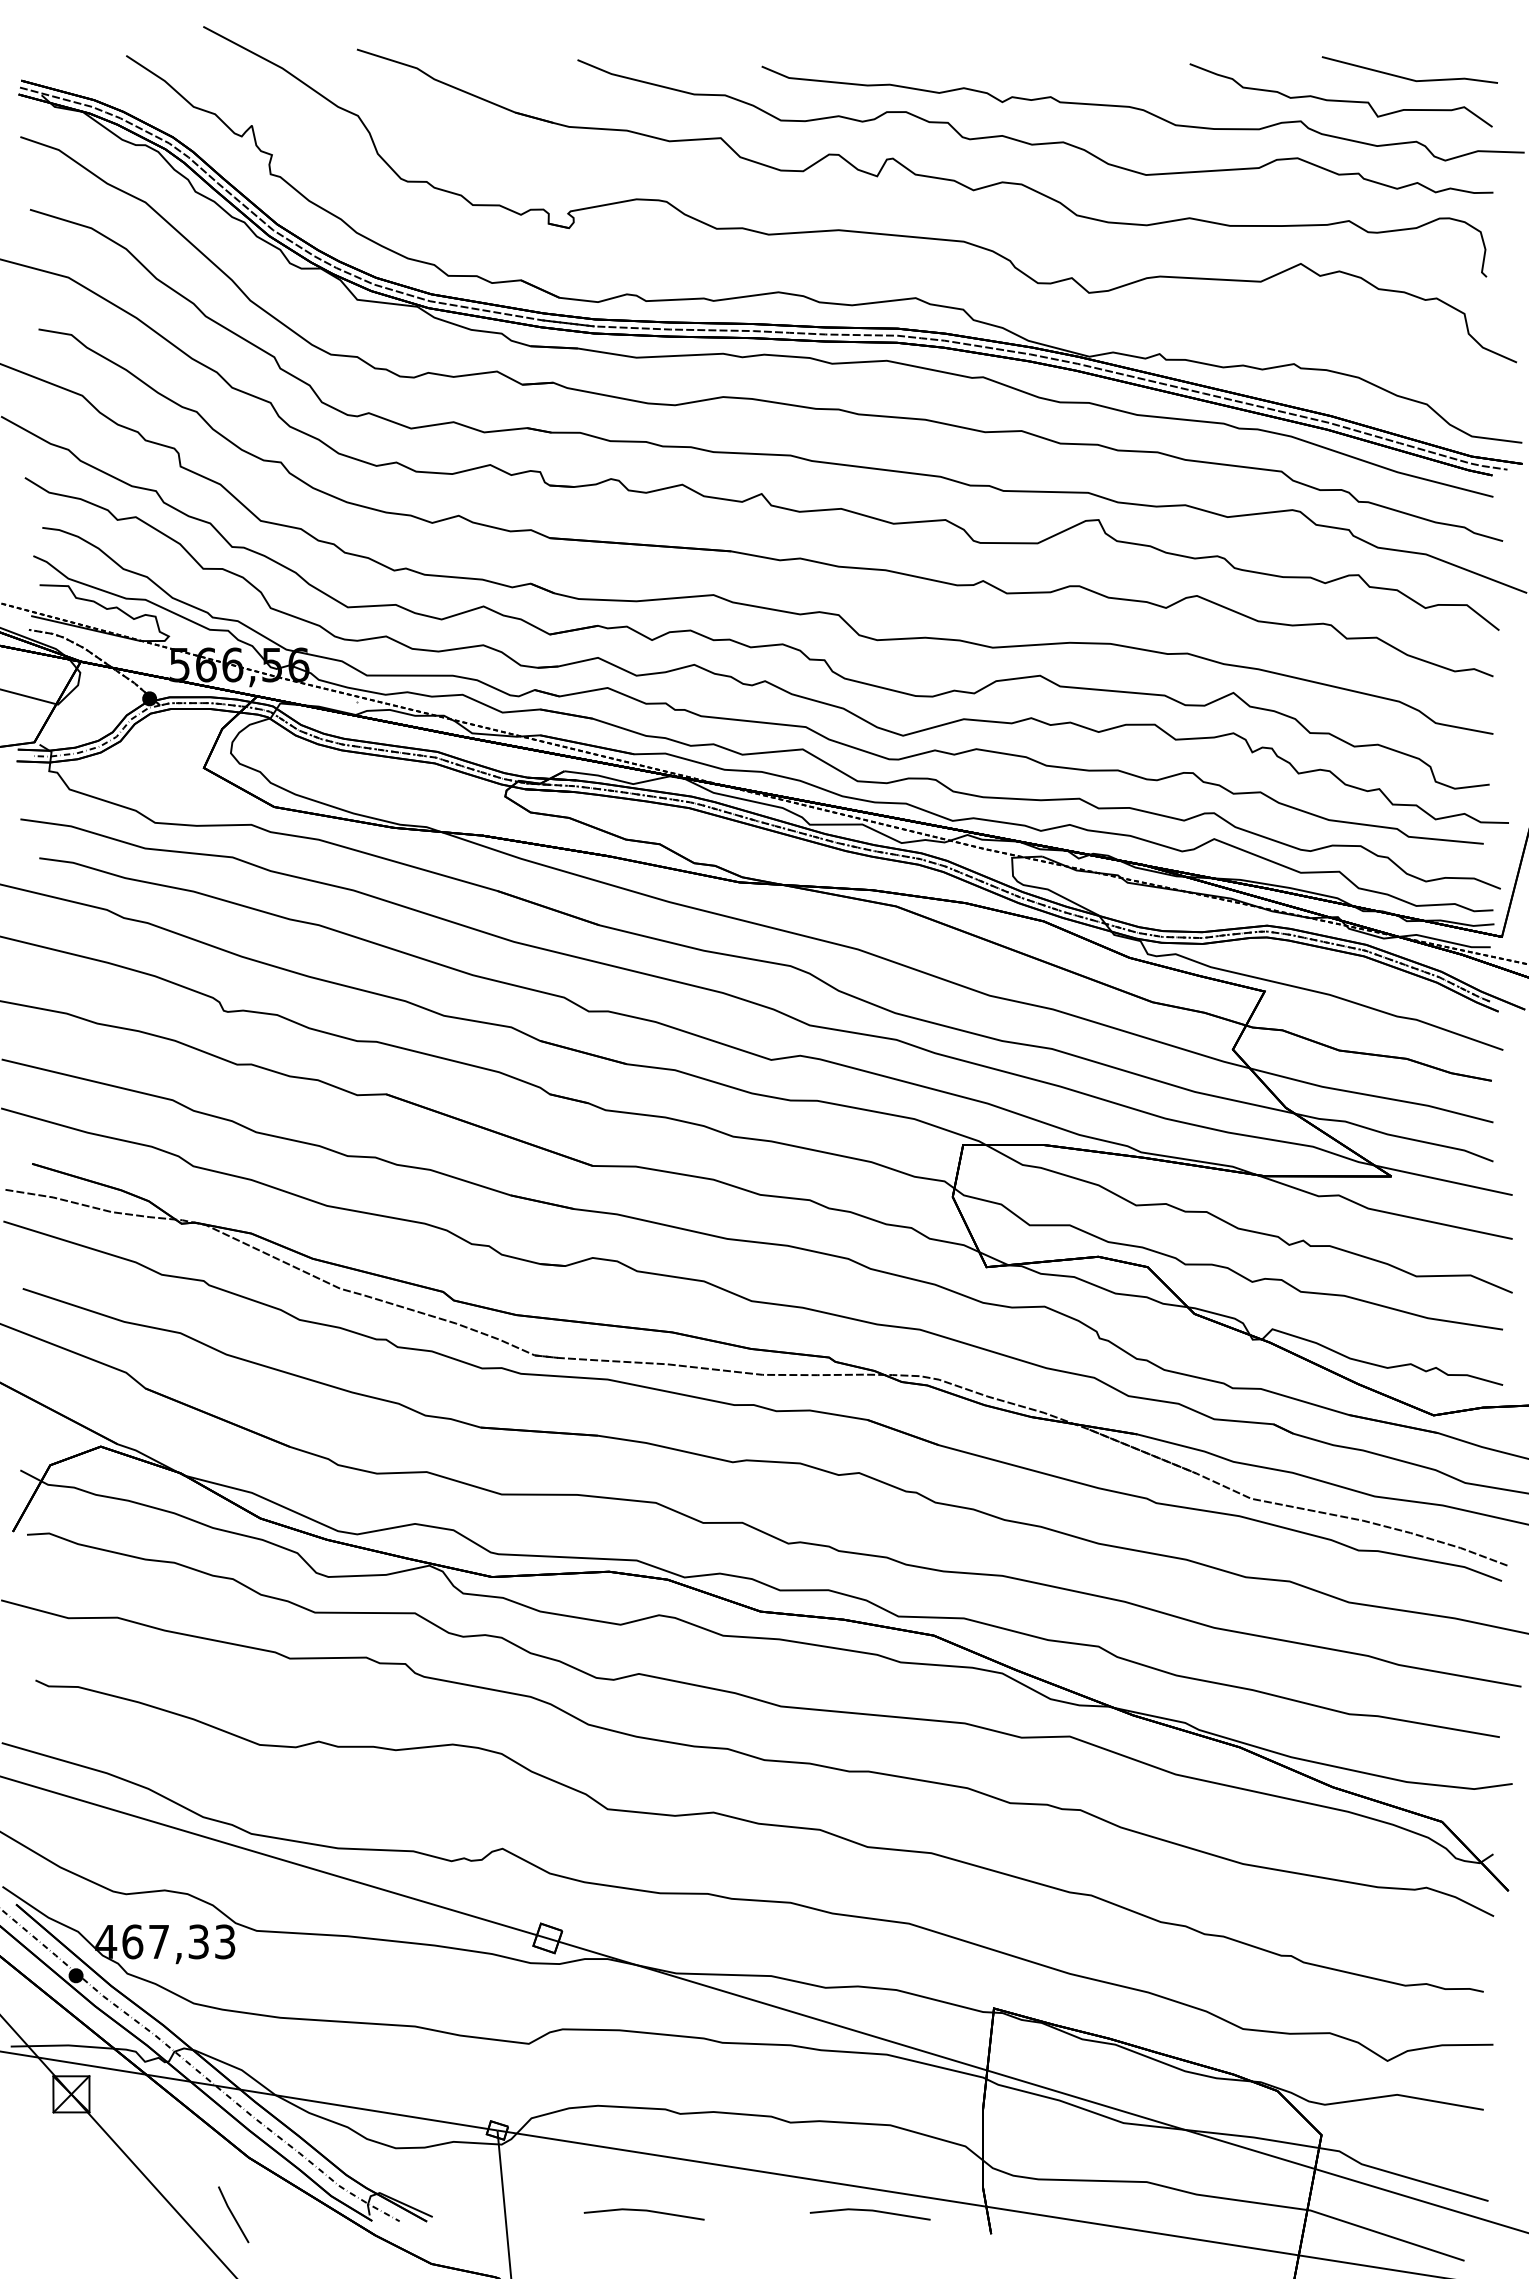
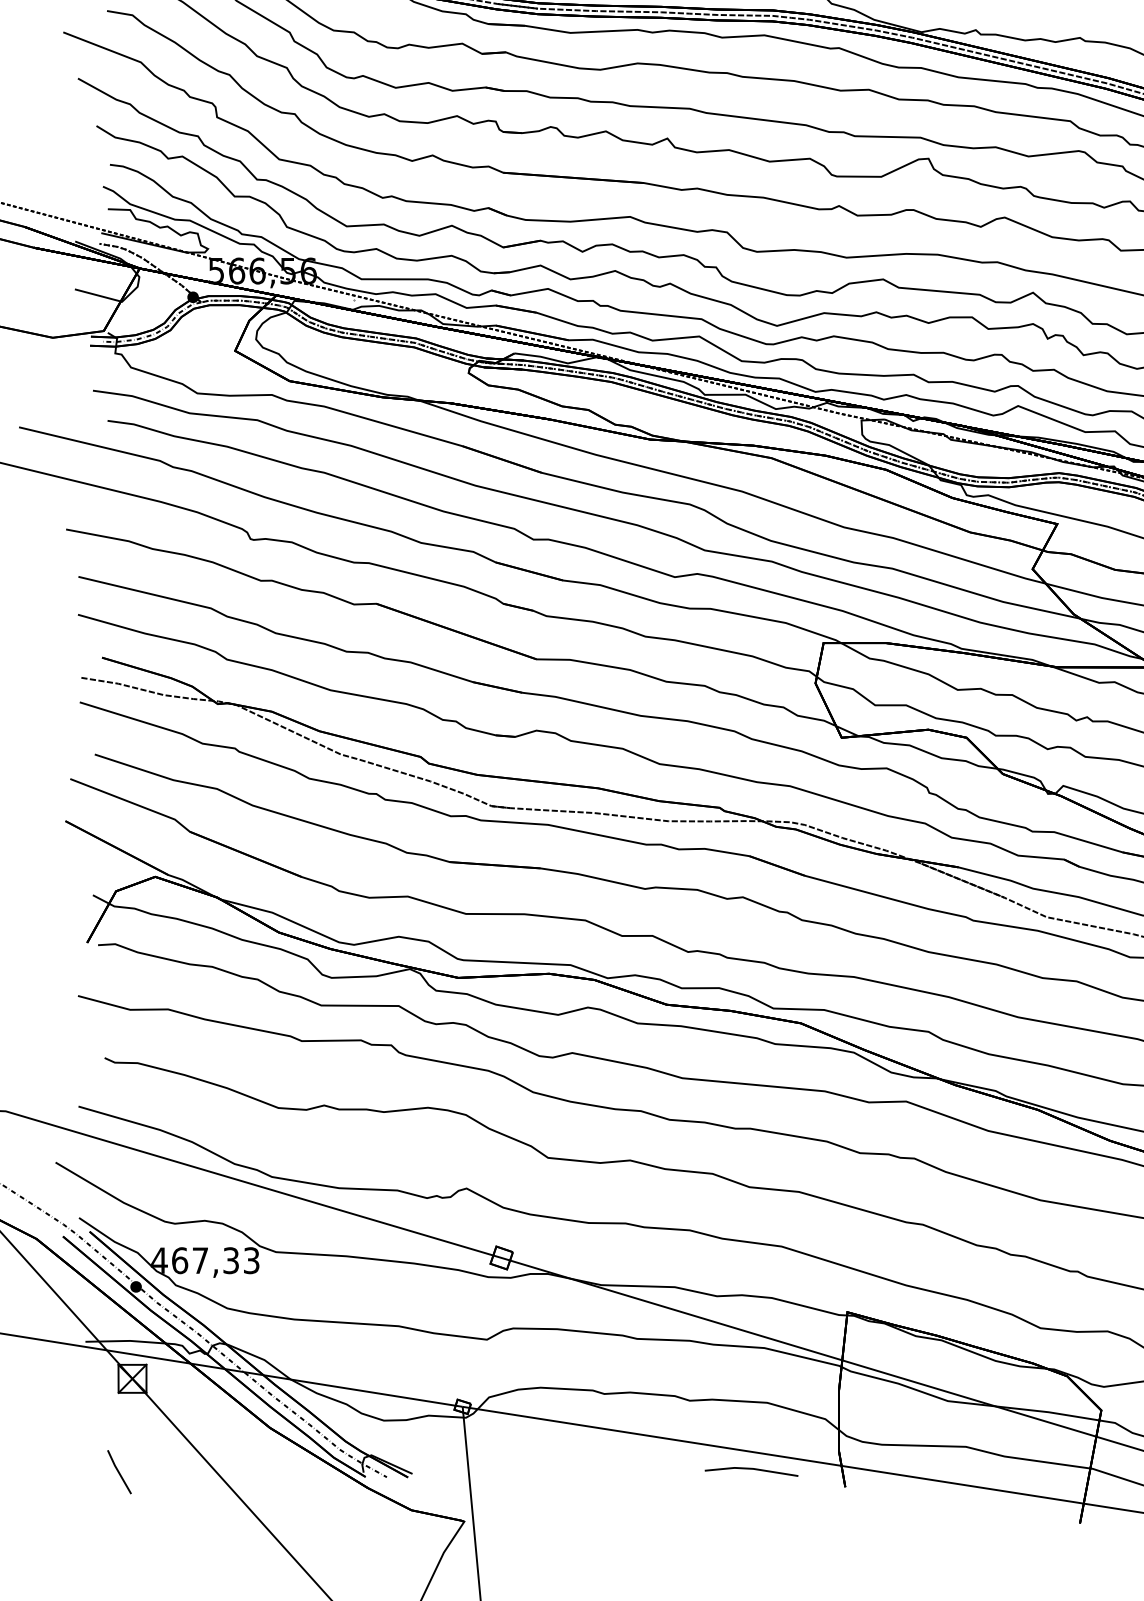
line: (643, 2211) -> (575, 1469), removed
line: (233, 2214) -> (119, 1471), moved

